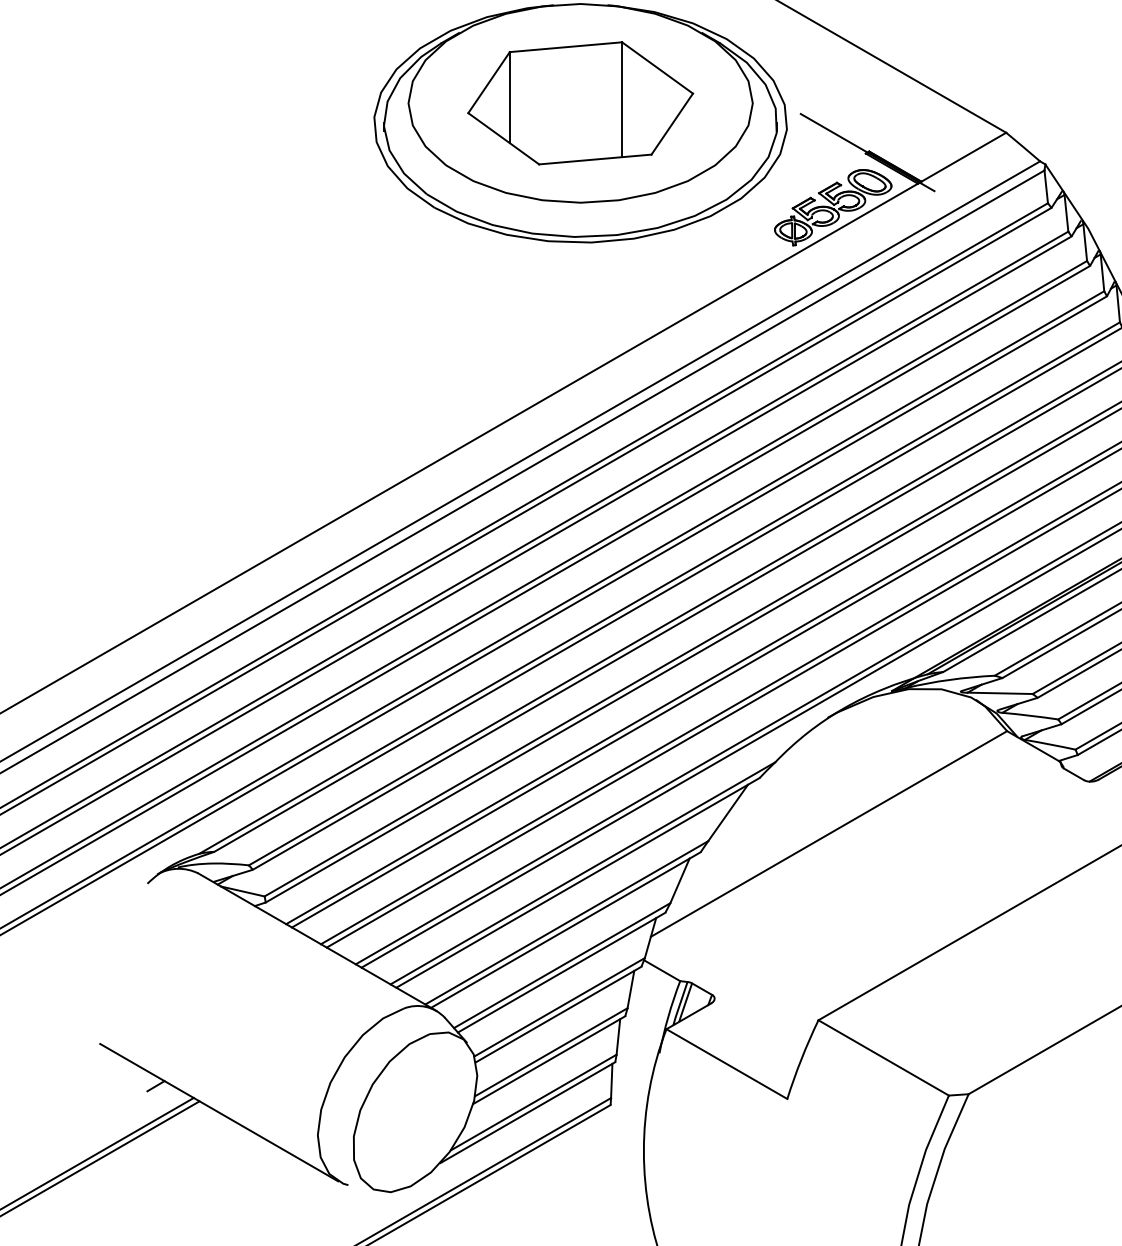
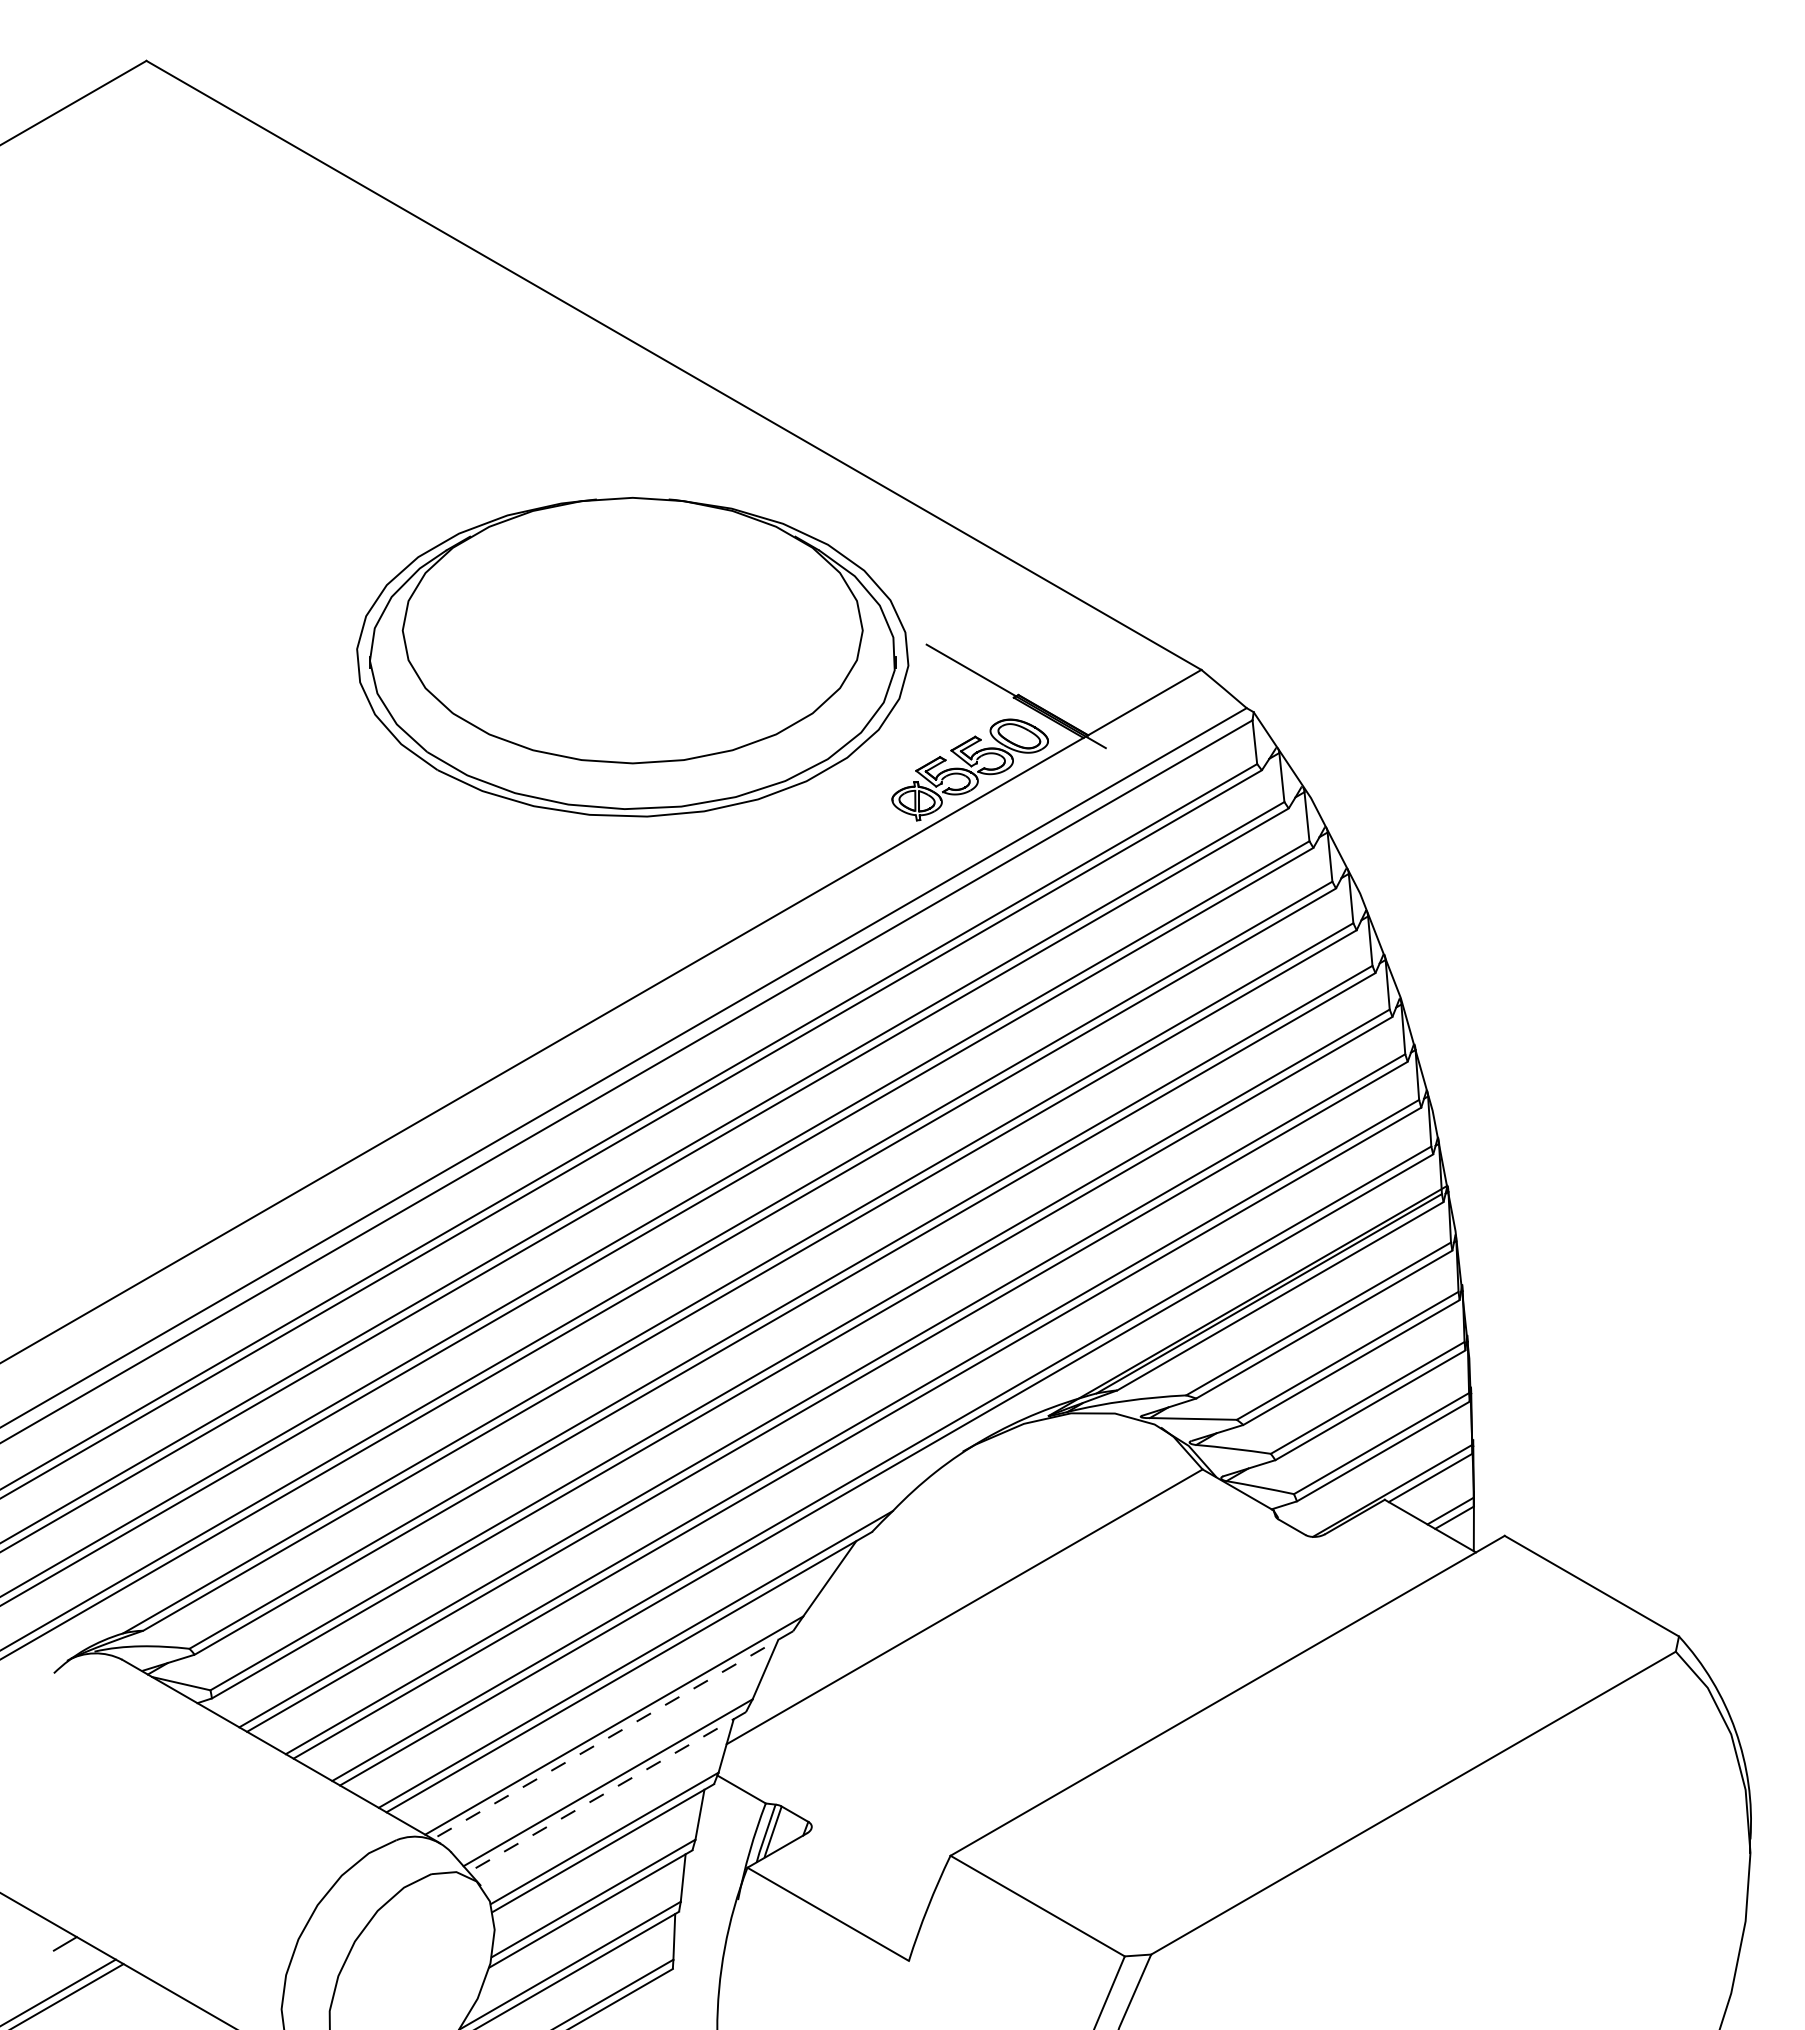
part: (580, 103) -> (632, 630), removed
line: (566, 930) -> (613, 1735), solid -> dashed
line: (561, 972) -> (607, 1792), solid -> dashed

